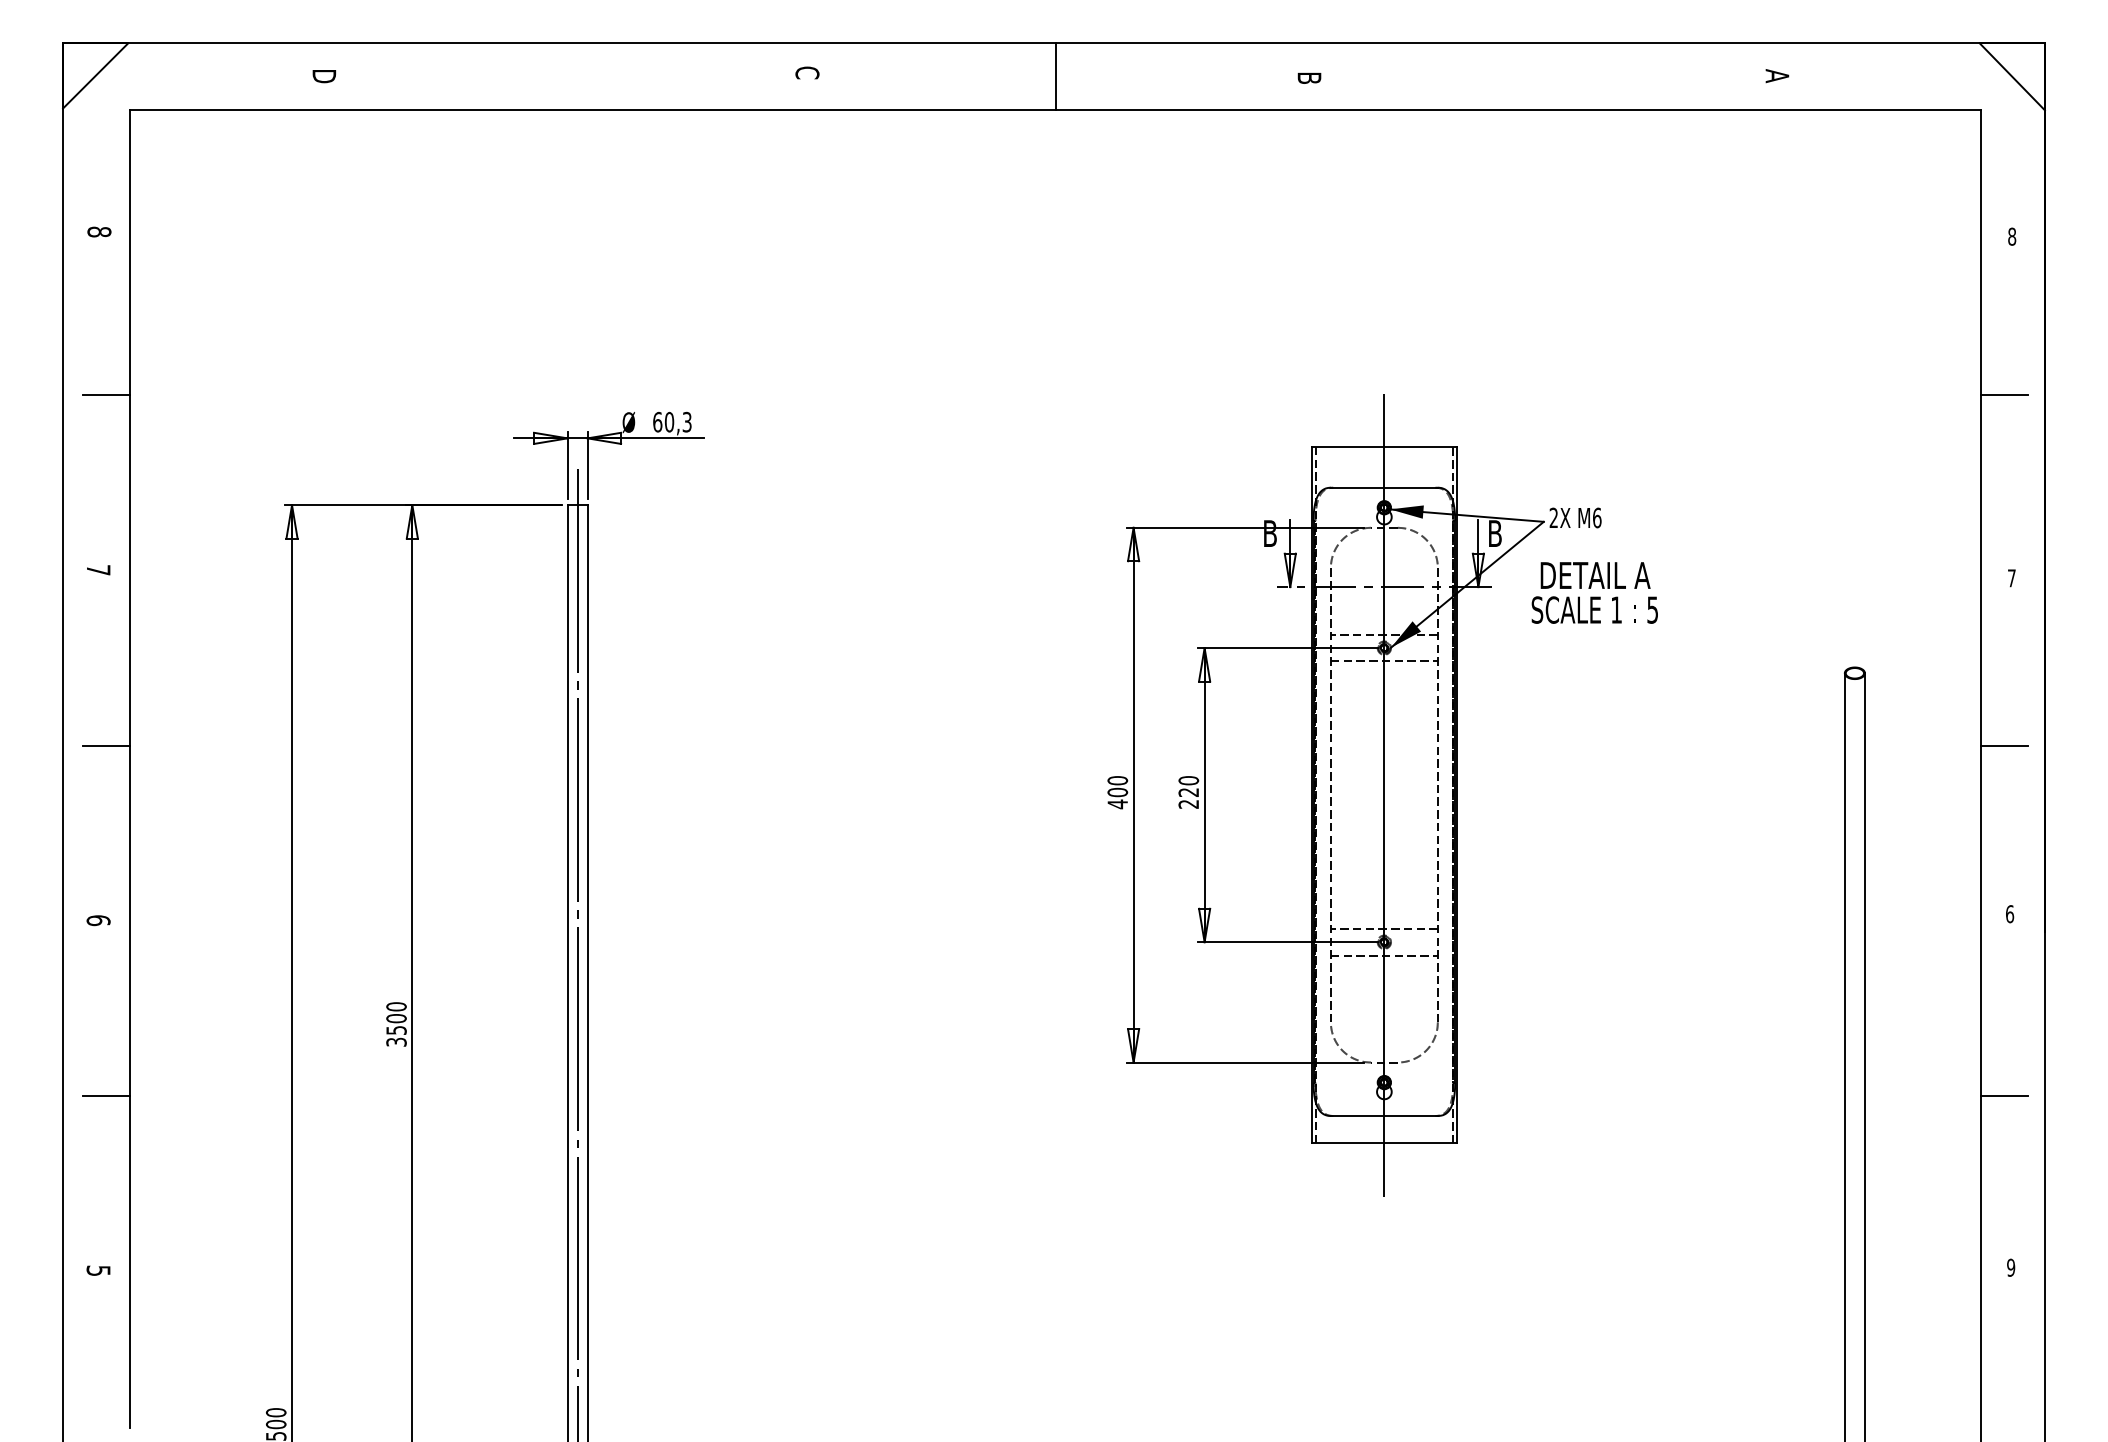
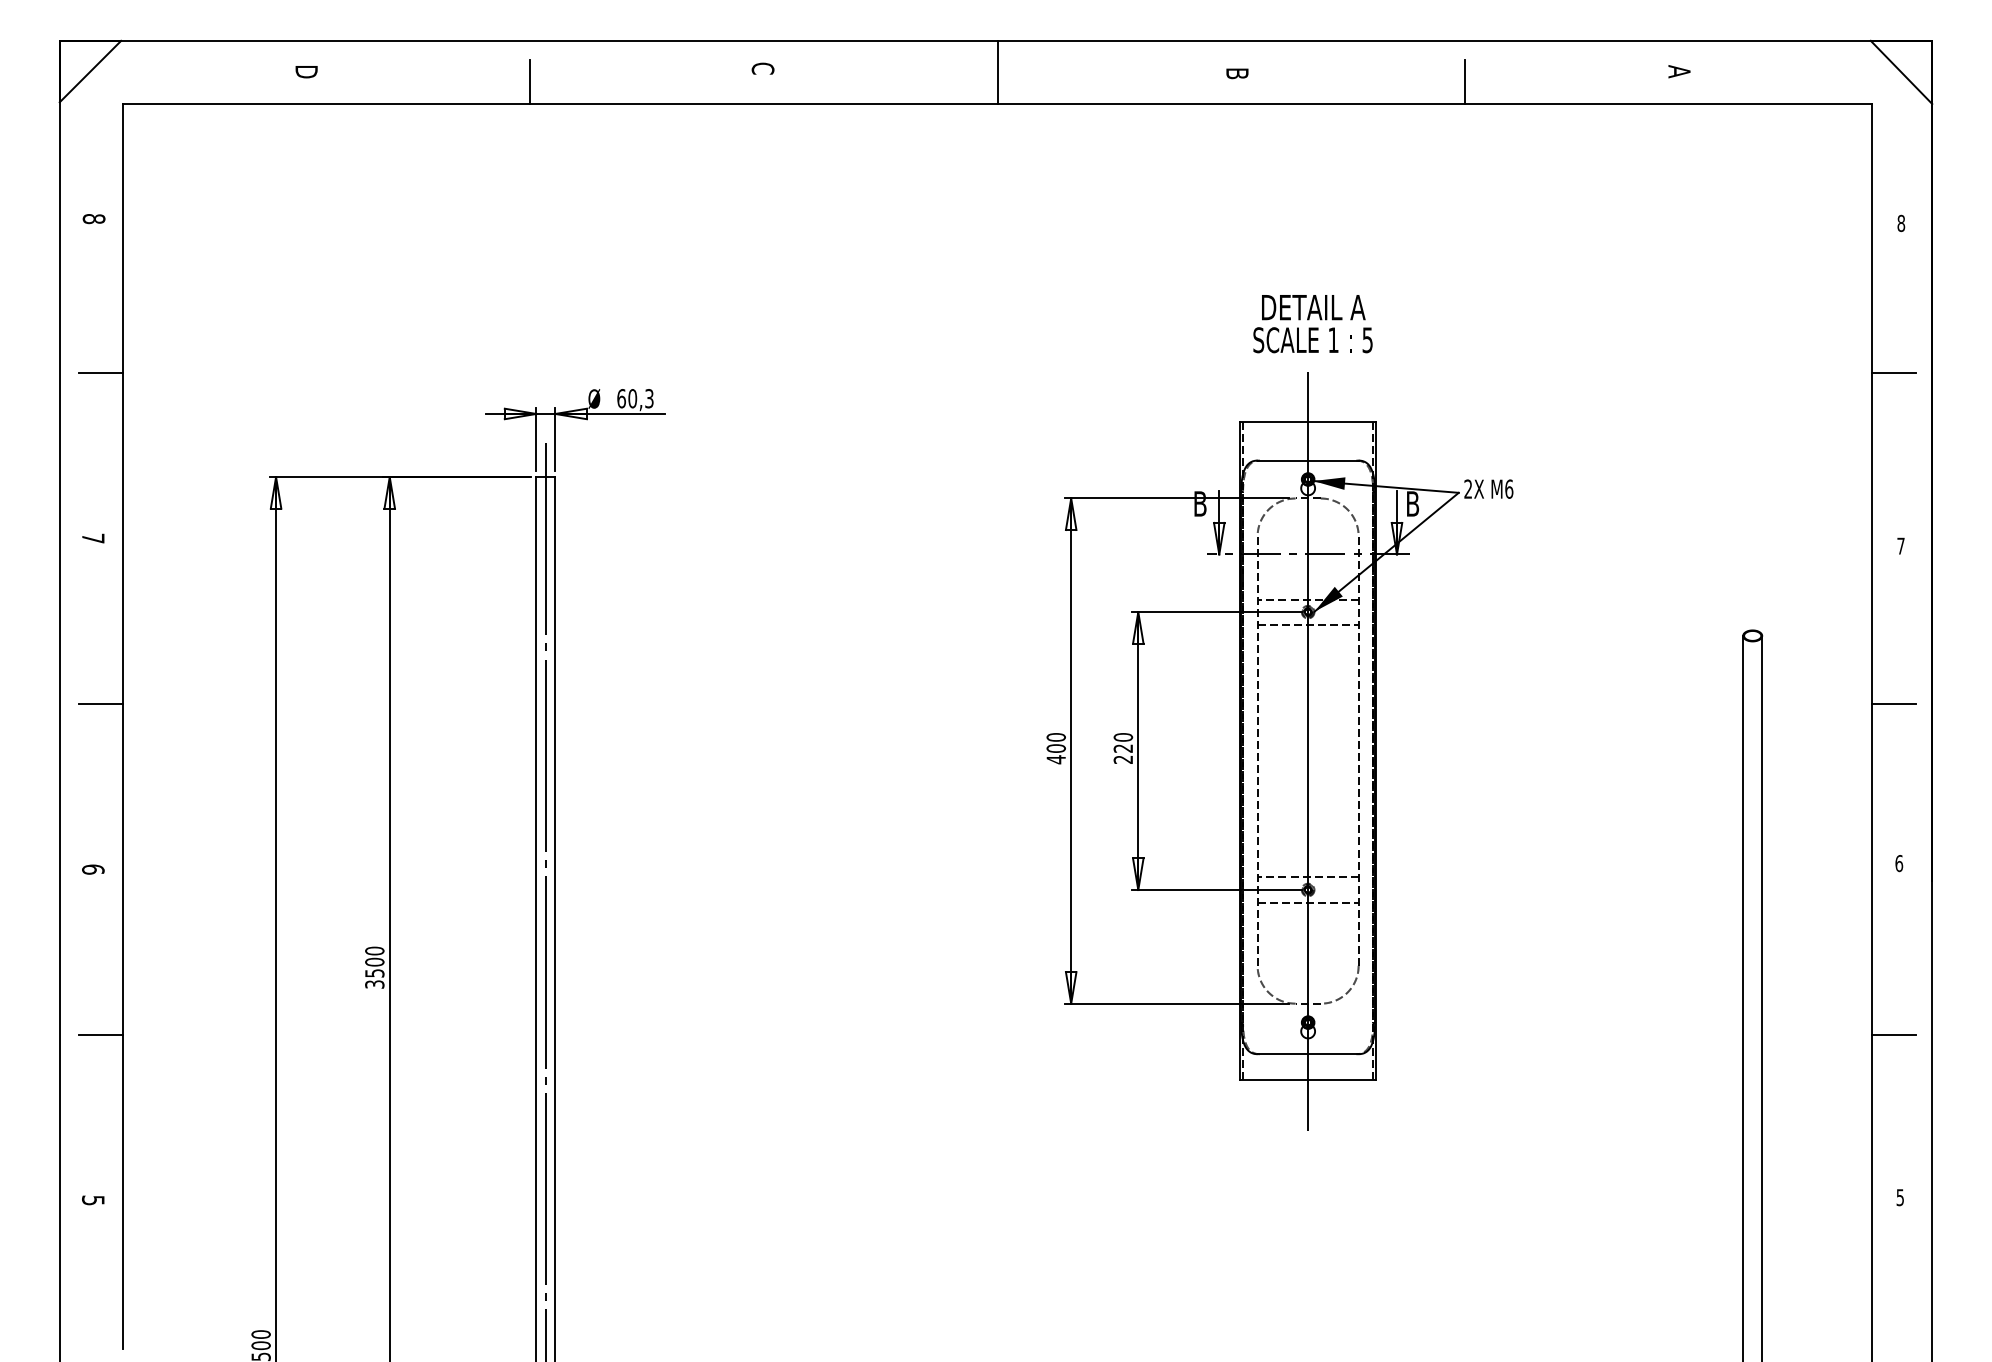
line: (561, 86) -> (530, 81), added
line: (1549, 86) -> (1464, 81), added
text: (1594, 593) -> (1312, 324), moved
text: (2011, 1267) -> (1900, 1197), 9 -> 5

